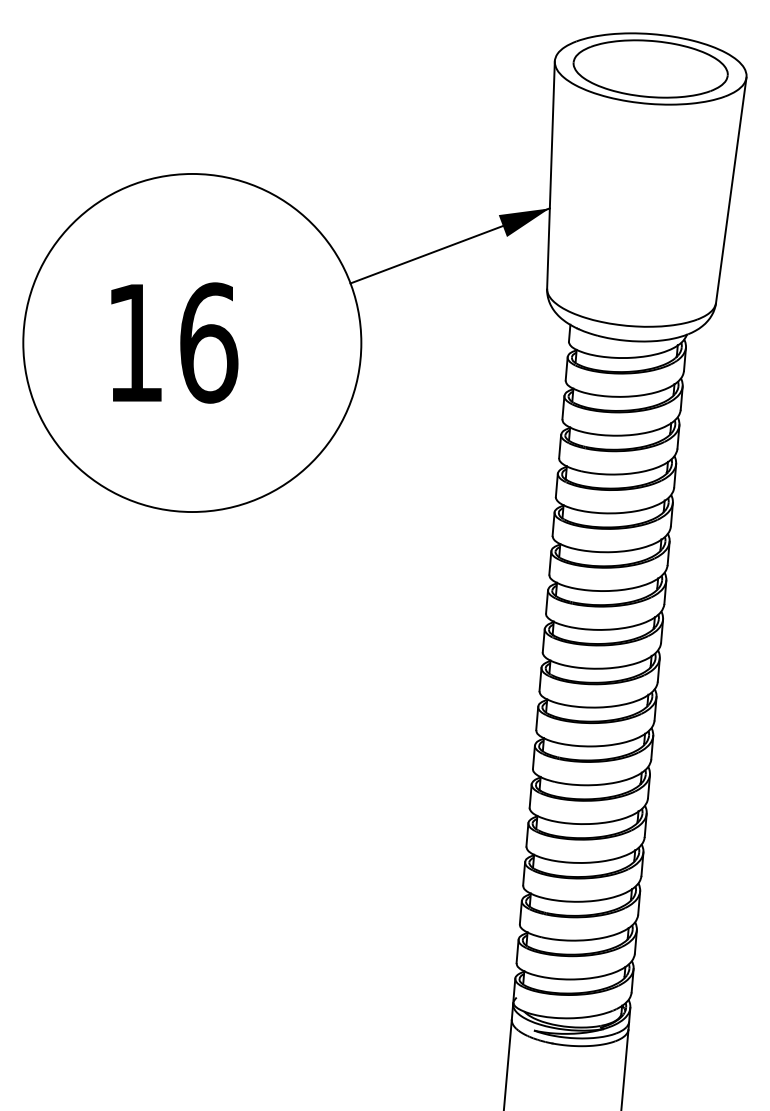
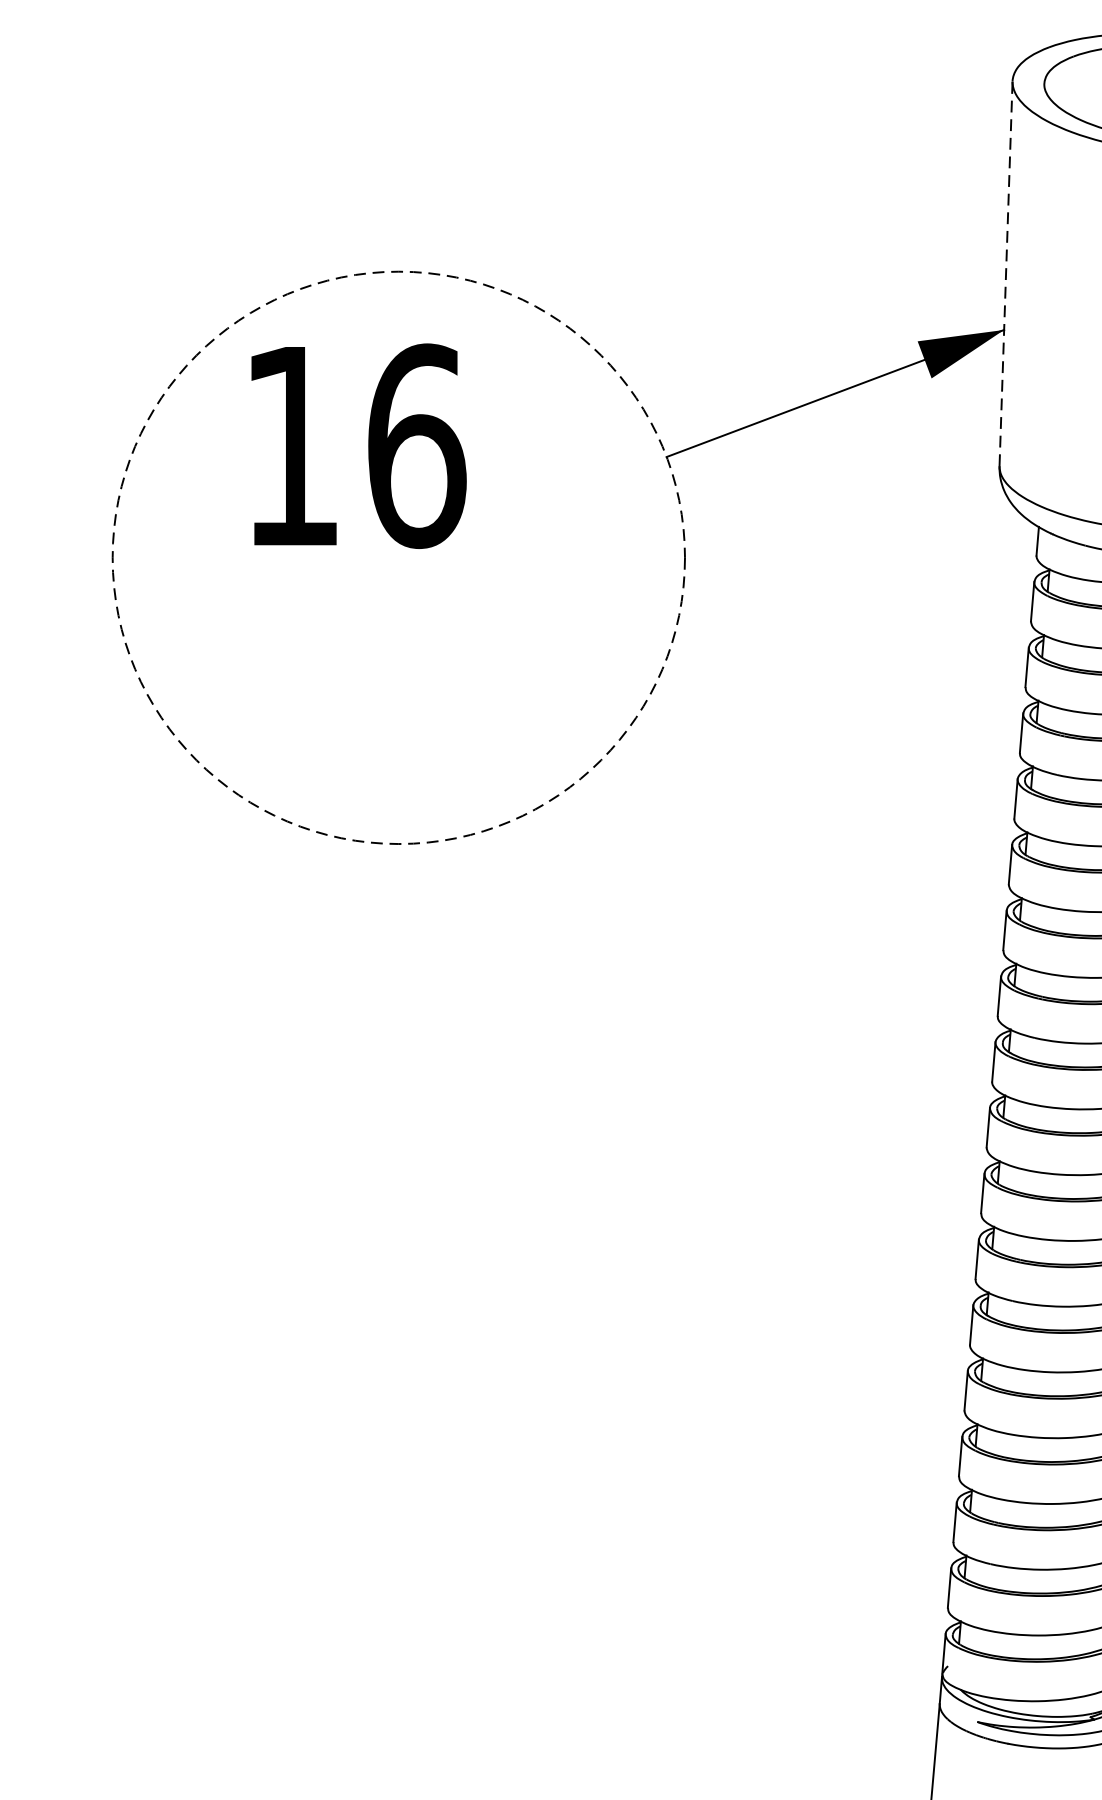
line: (550, 175) -> (1005, 274), solid -> dashed
text: (174, 342) -> (358, 445), moved
circle: (192, 342) -> (399, 557), solid -> dashed

